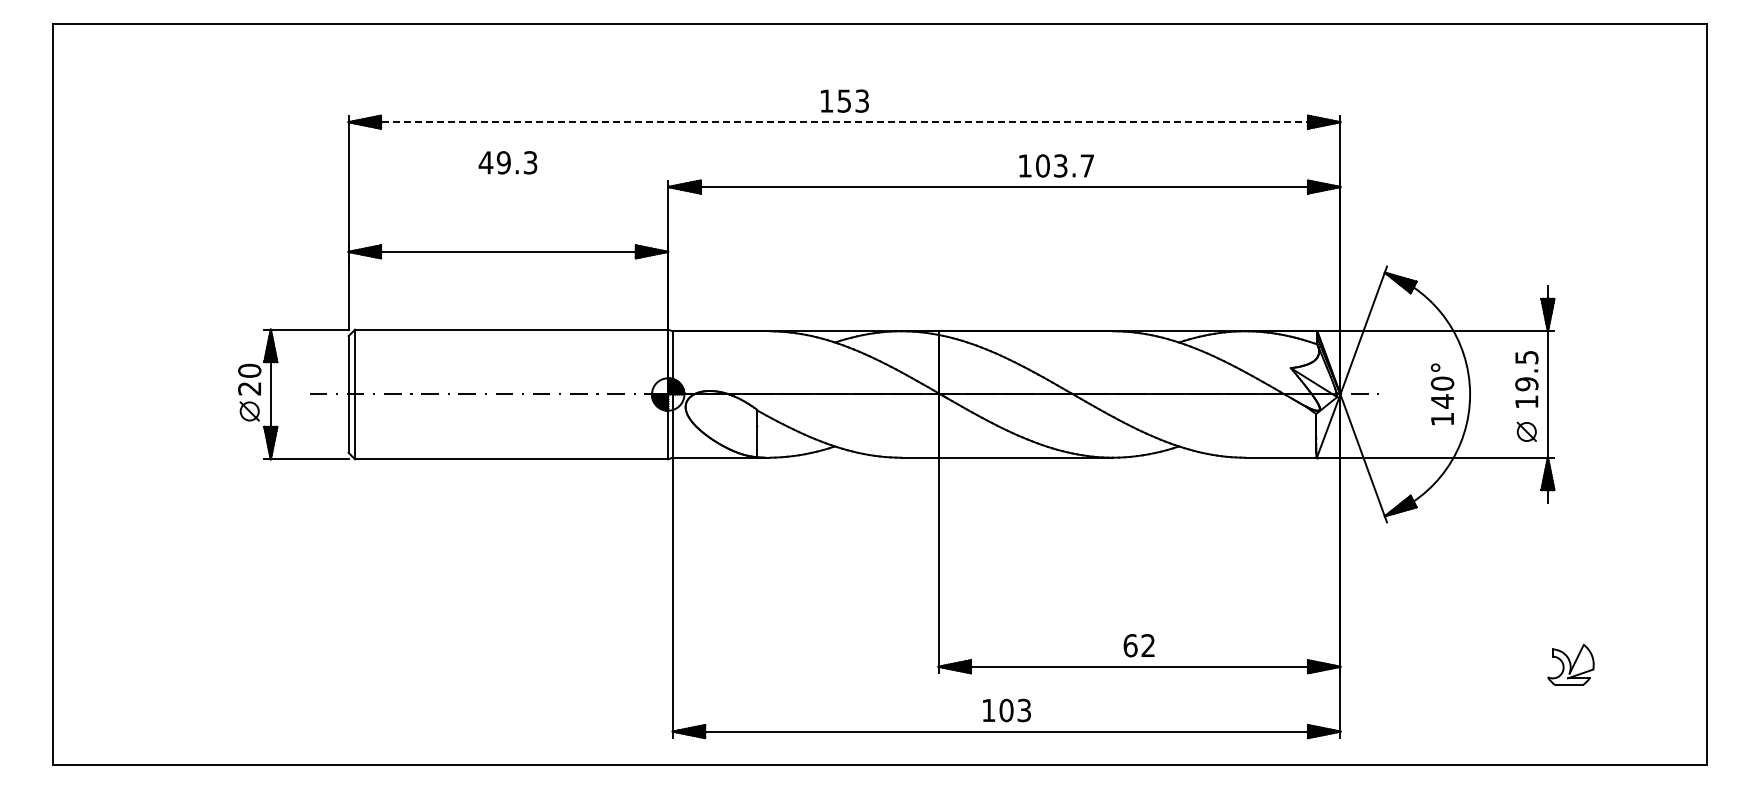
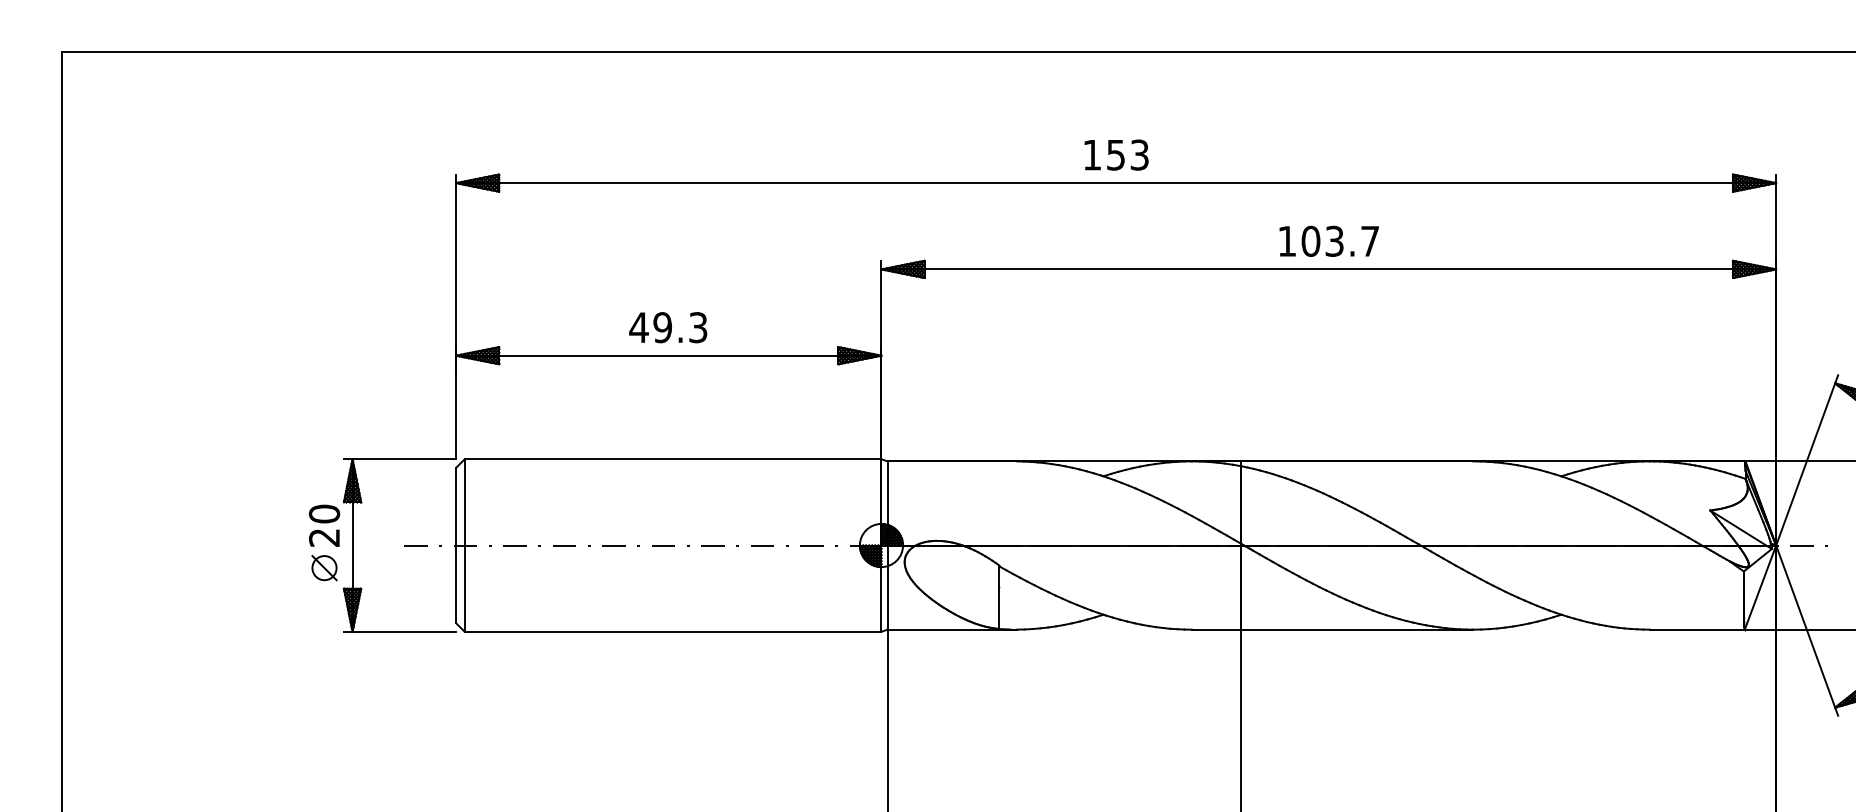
line: (844, 122) -> (1116, 183), dashed -> solid
text: (507, 162) -> (667, 327), moved
text: (1056, 165) -> (1329, 240), moved

